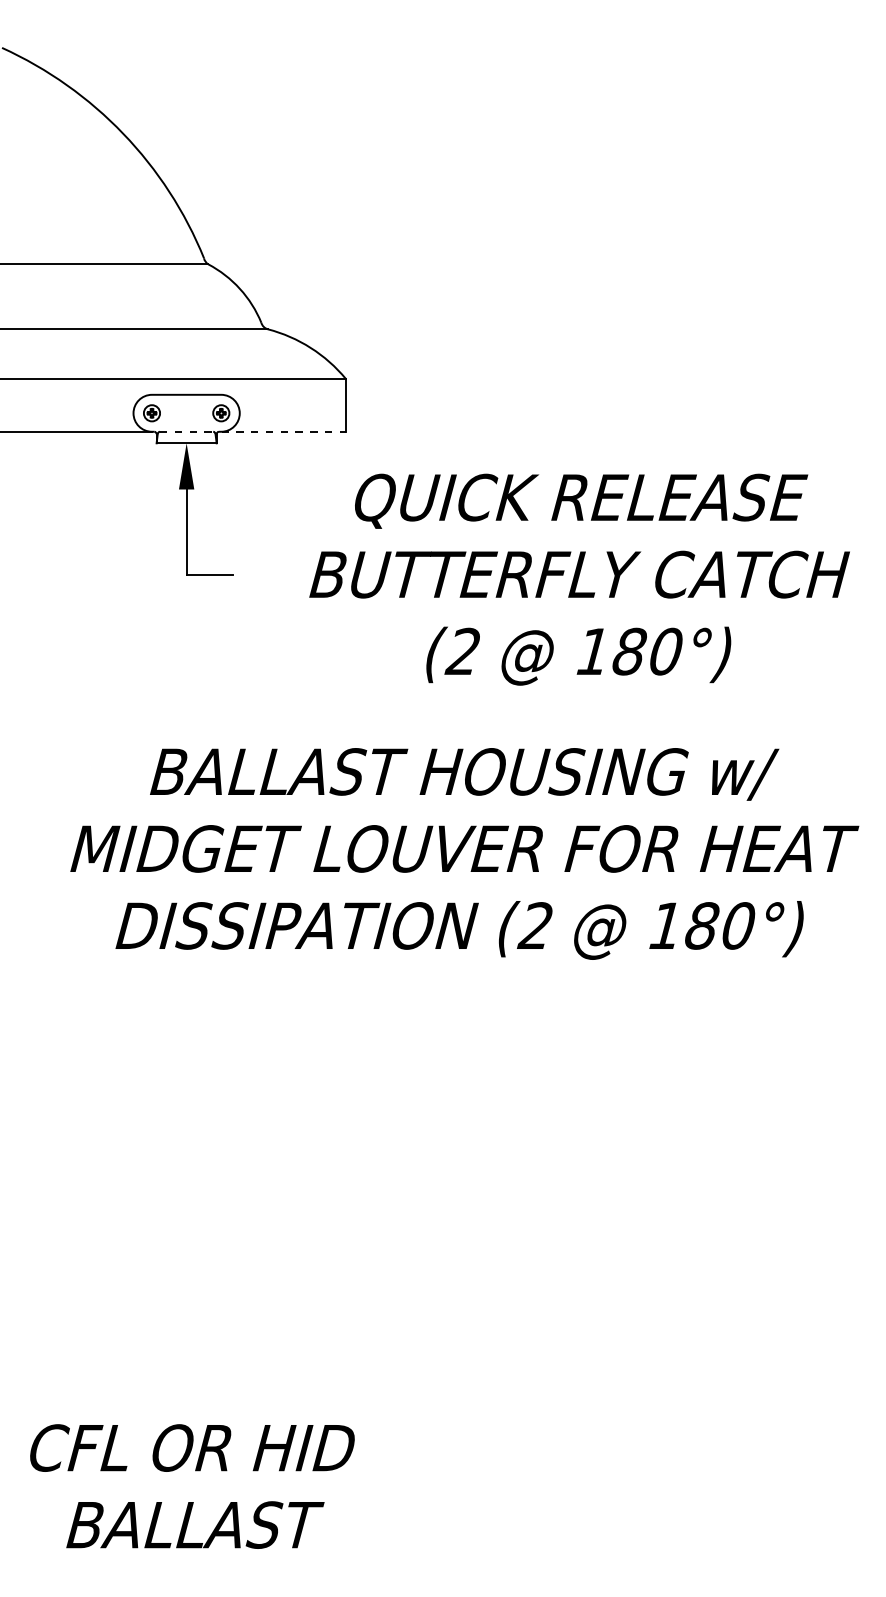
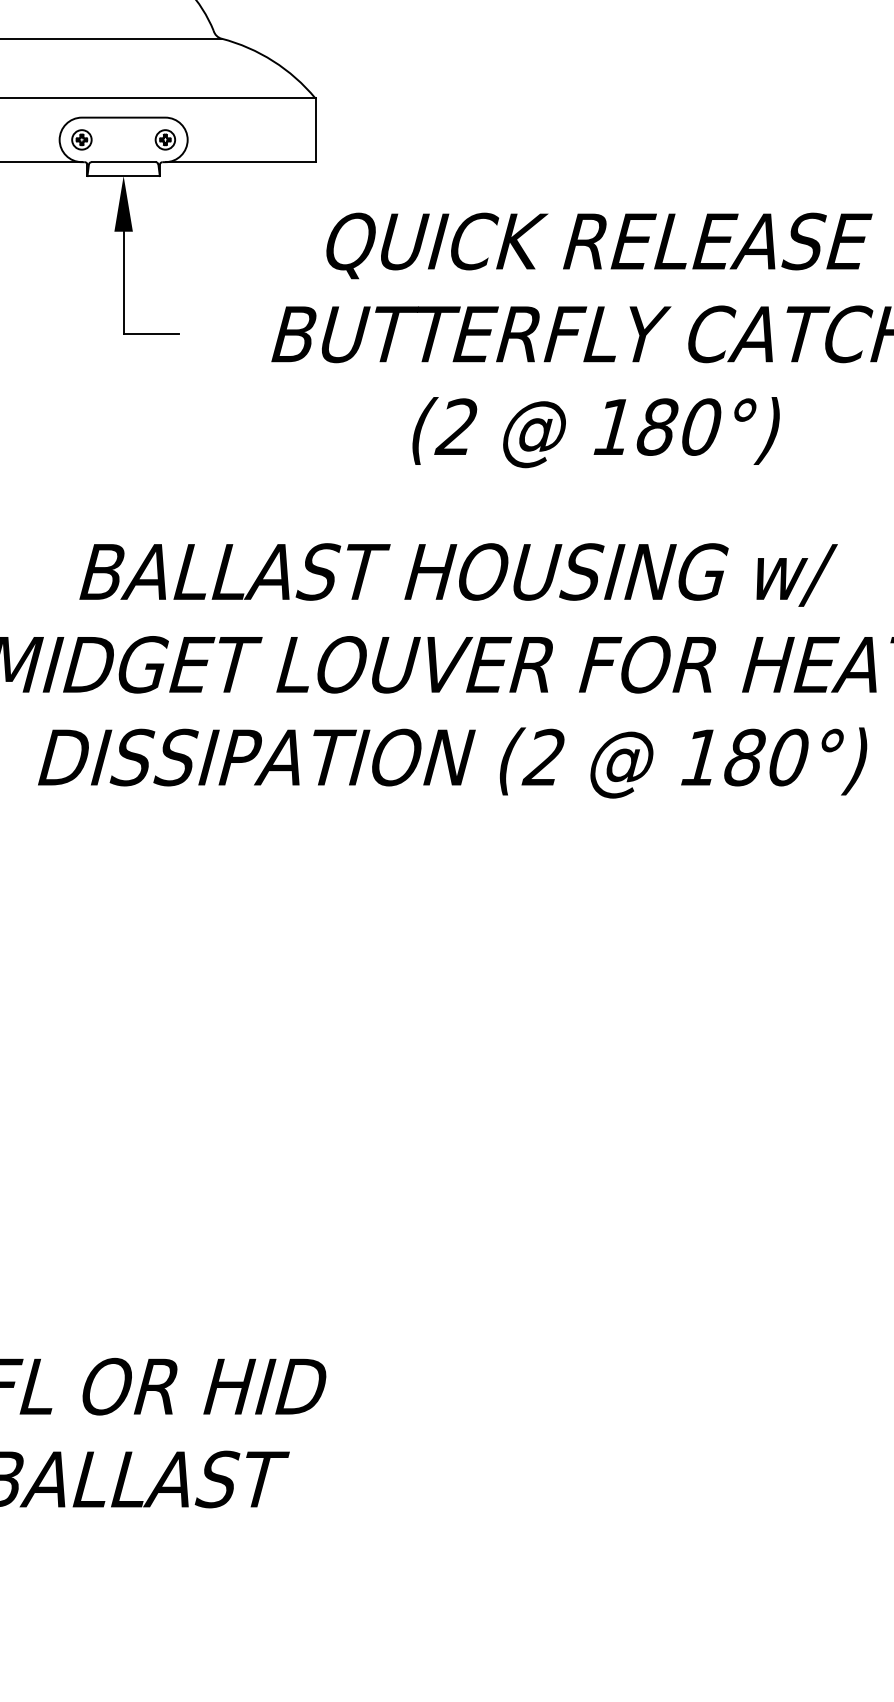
line: (186, 431) -> (123, 161), dashed -> solid
line: (284, 431) -> (241, 161), dashed -> solid

